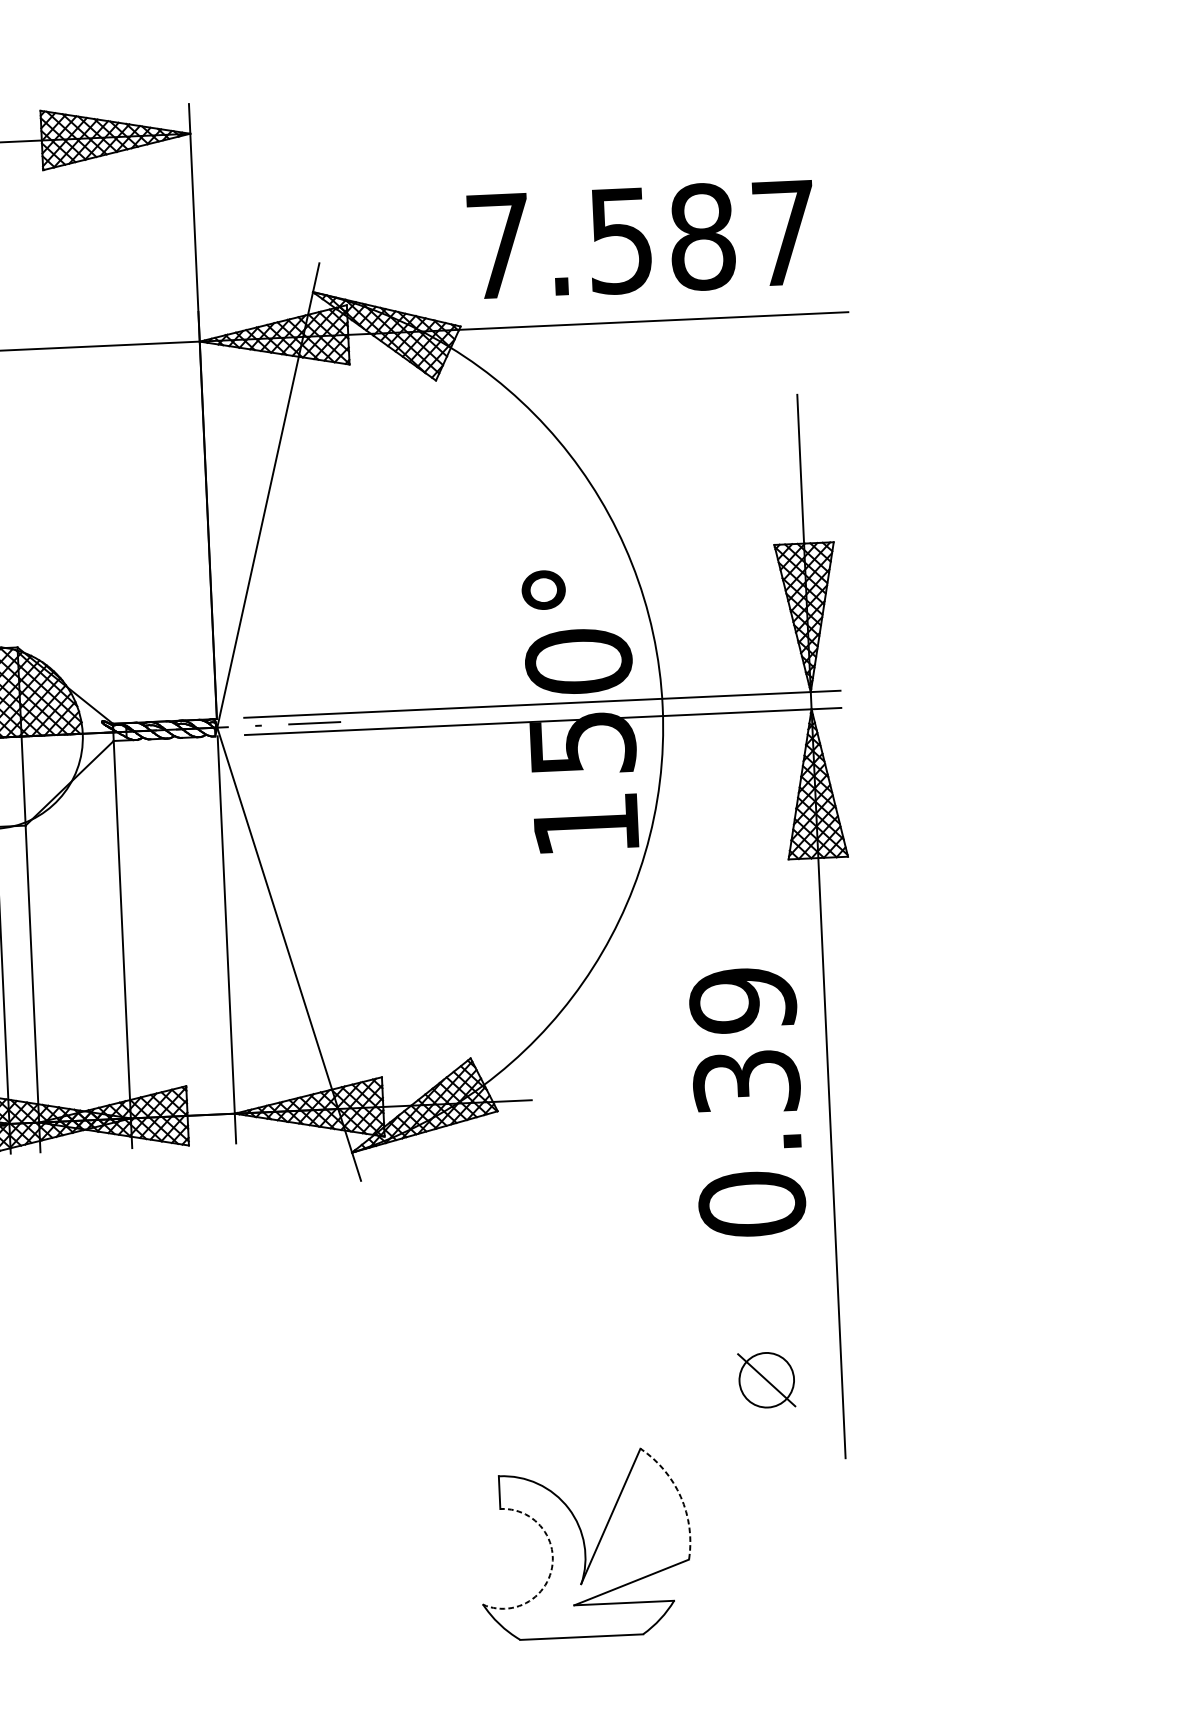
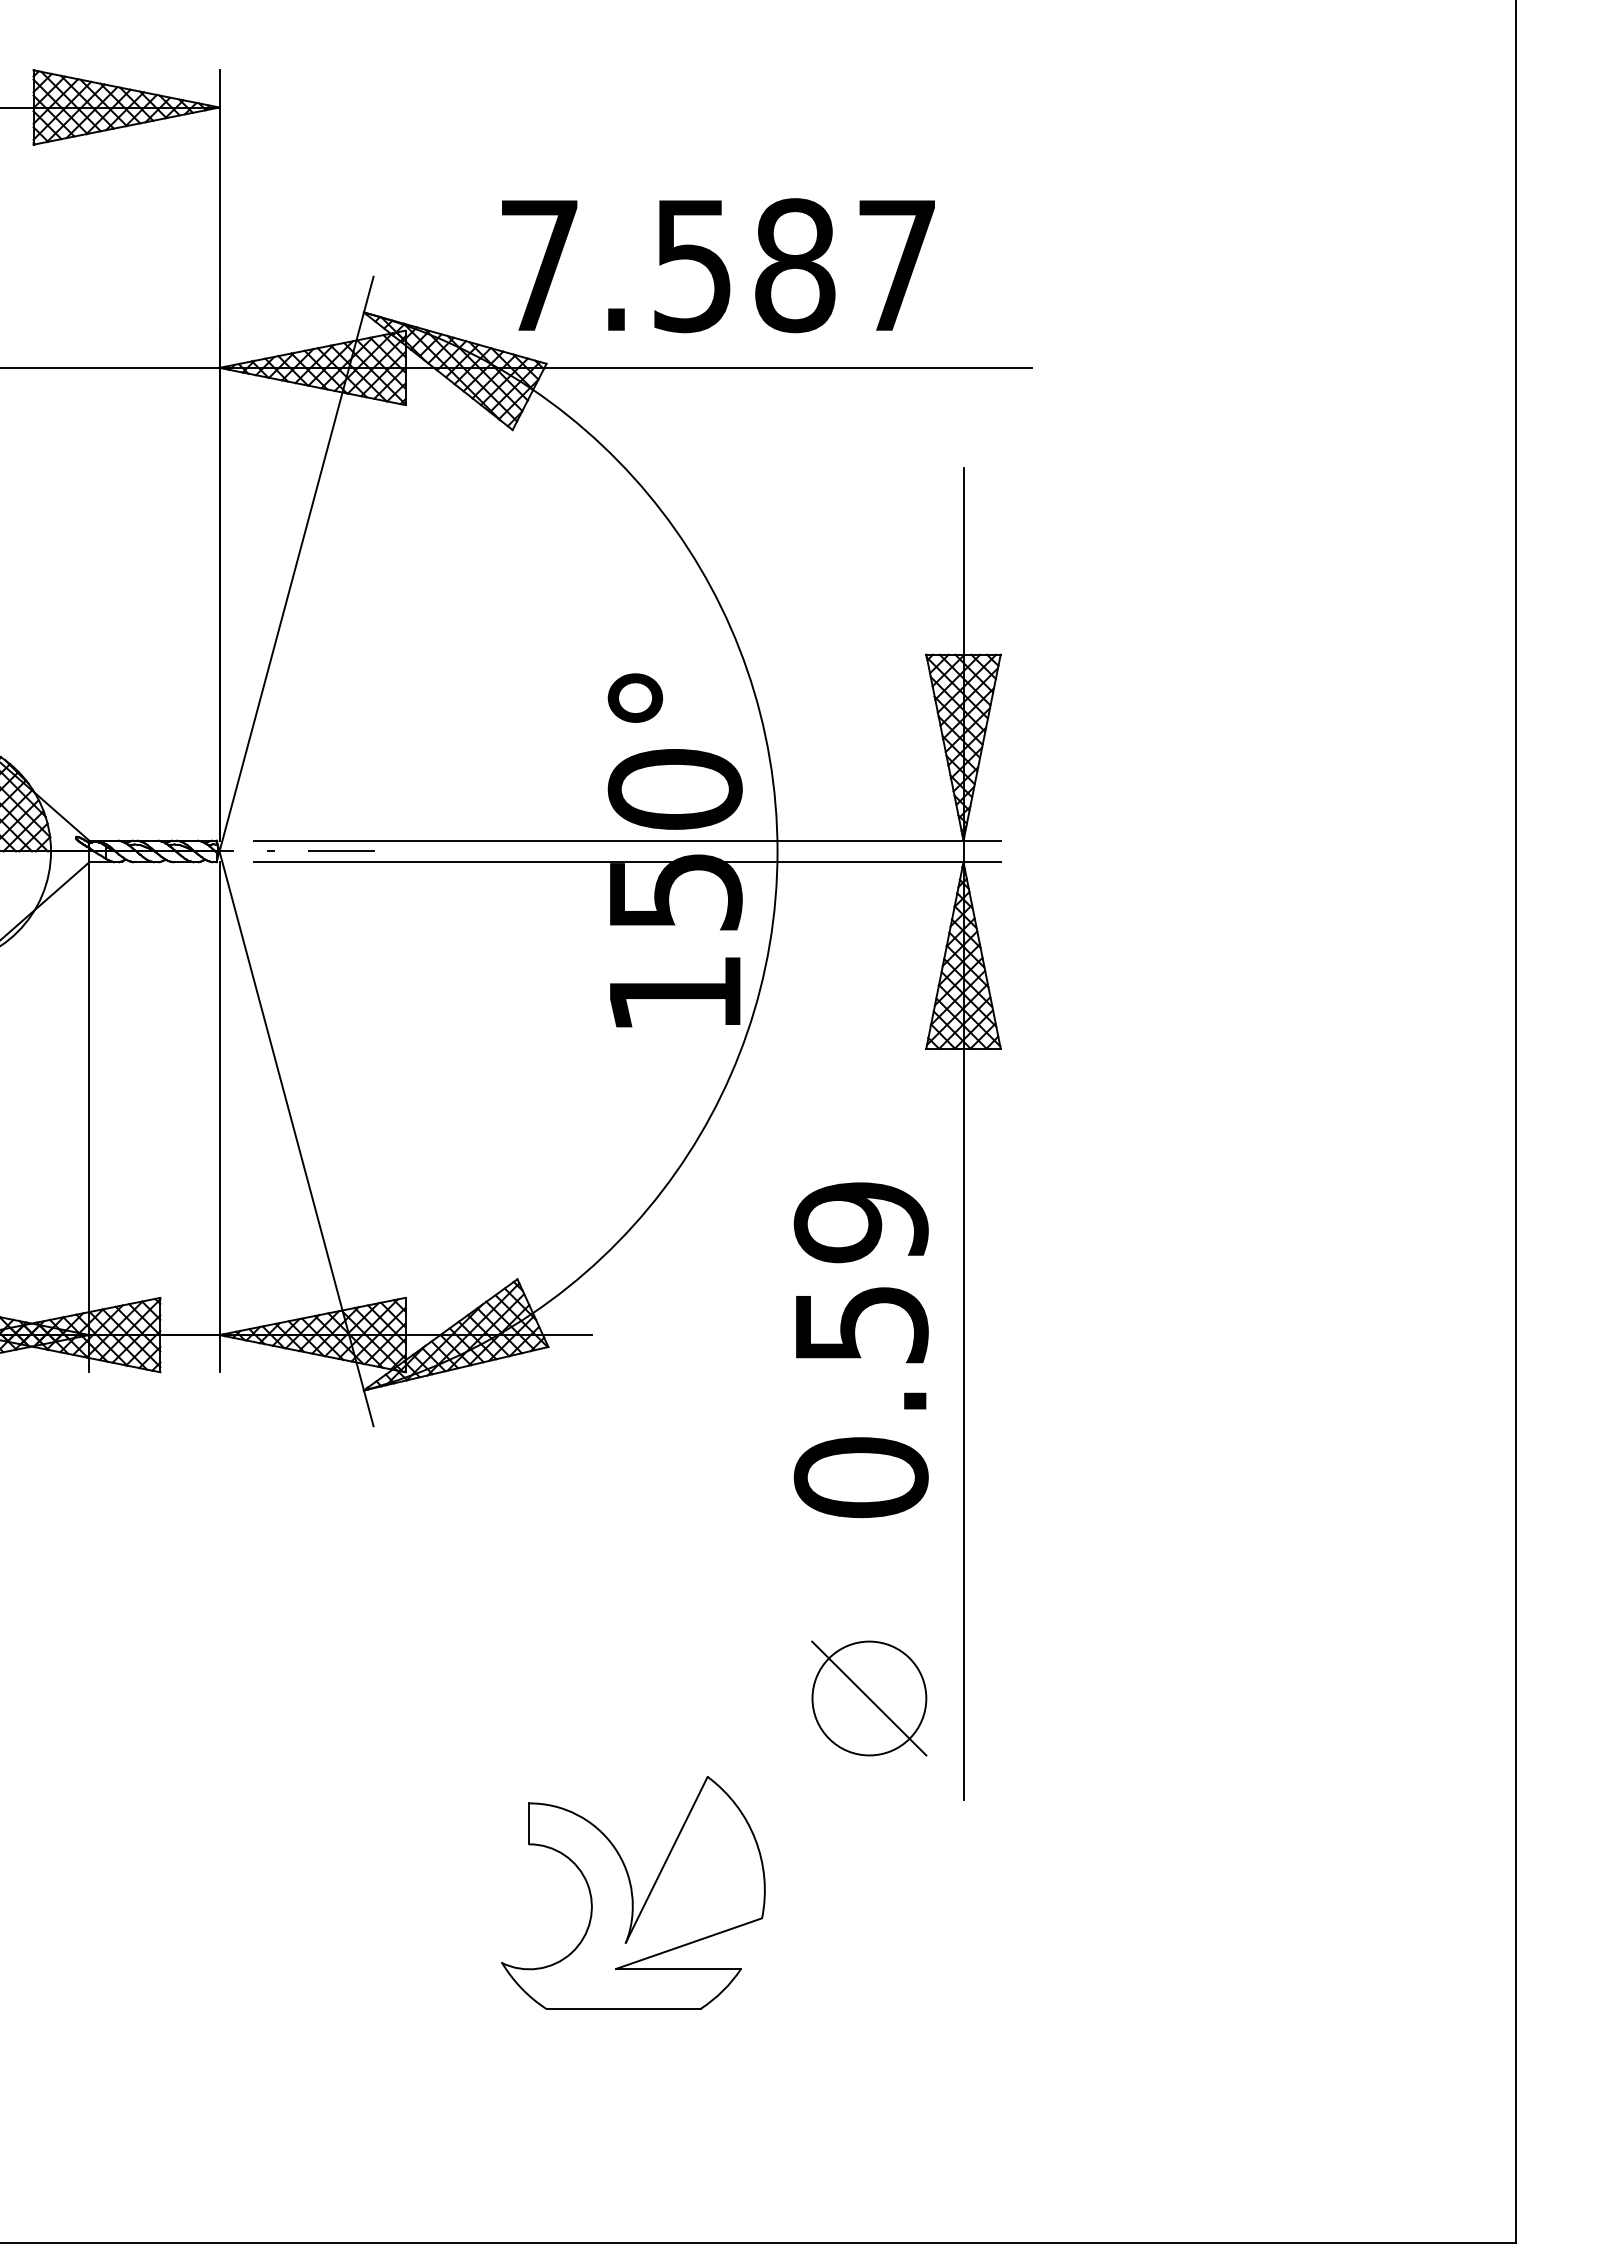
text: (641, 239) -> (718, 265), moved
text: (746, 1082) -> (860, 1324), 0.39 -> 0.59
part: (766, 1380) -> (869, 1698), size x1.67
arc: (680, 1496) -> (755, 1839), dashed -> solid
arc: (552, 1568) -> (590, 1921), dashed -> solid

